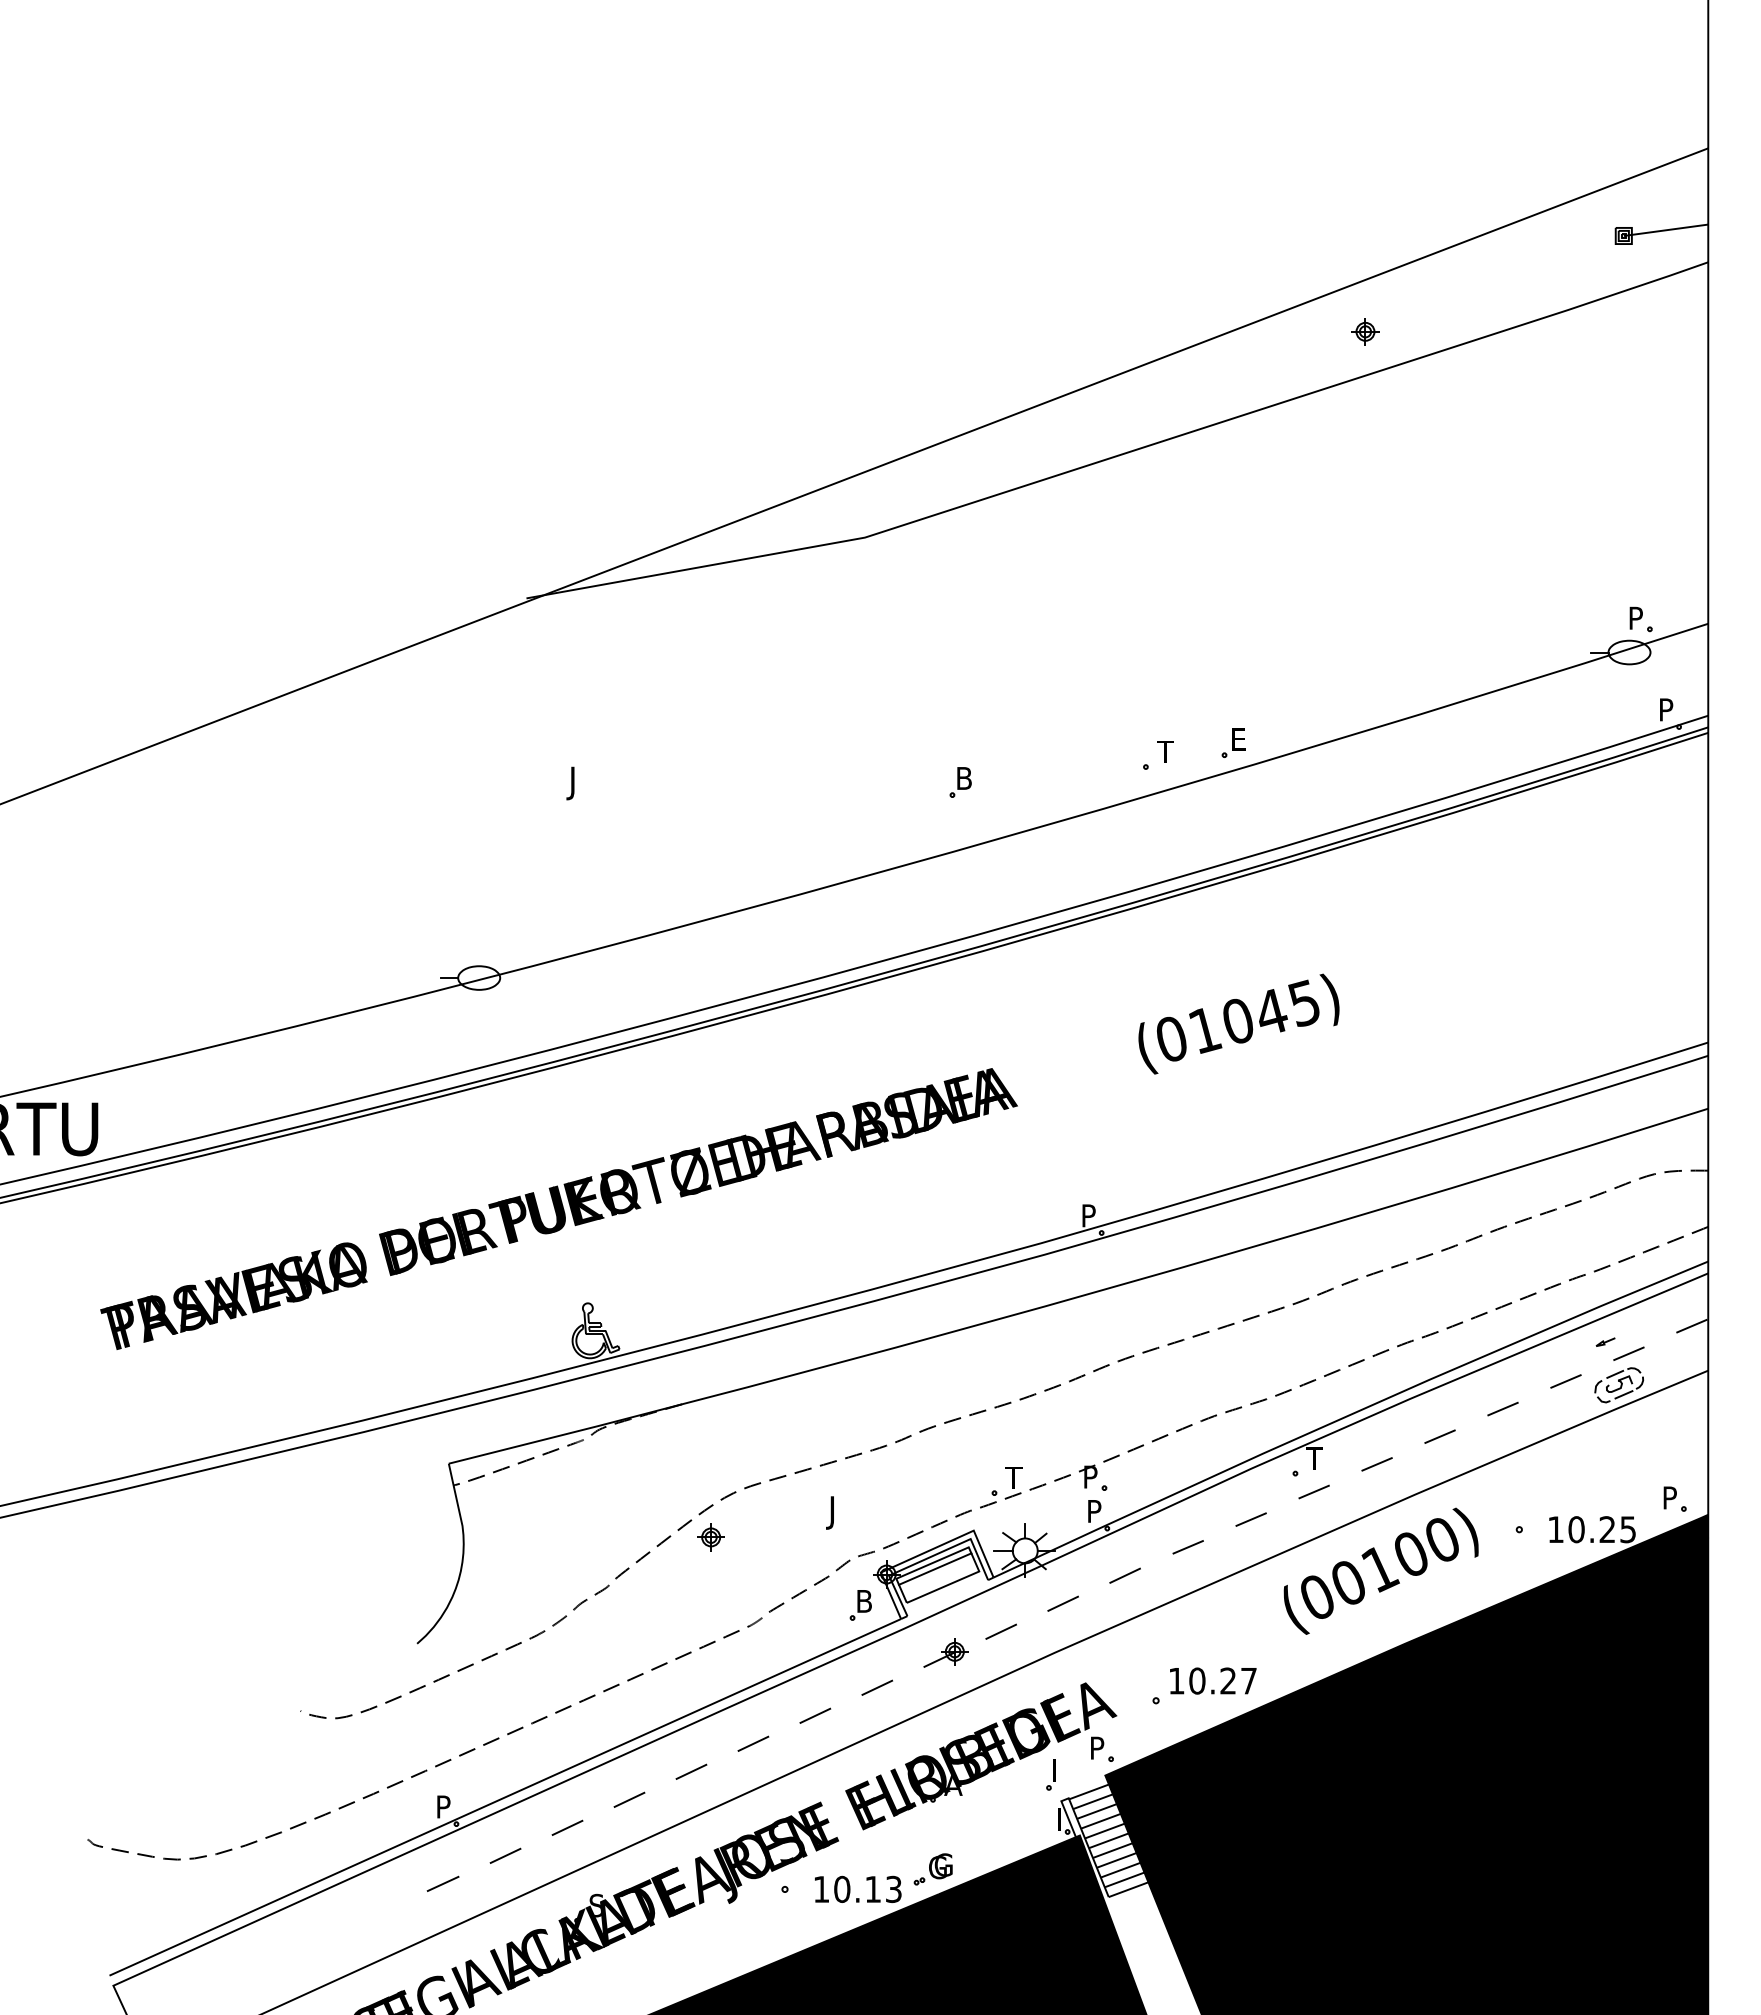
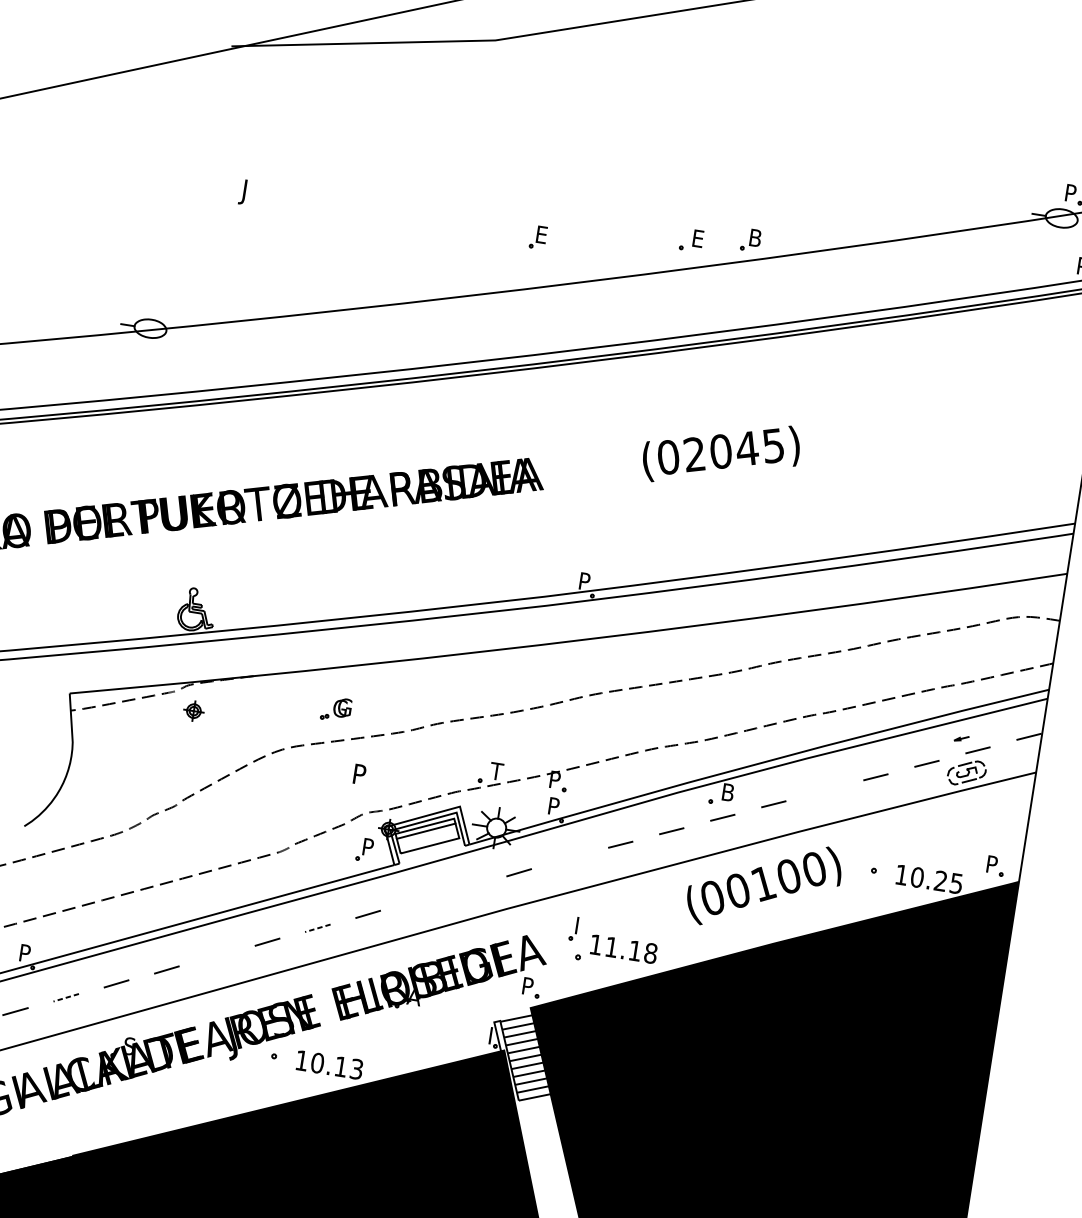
text: (1239, 739) -> (755, 238), E -> B
text: (1165, 751) -> (697, 238), T -> E
text: (964, 778) -> (542, 234), B -> E
text: (1204, 1031) -> (694, 455), (01045) -> (02045)
line: (1439, 1436) -> (824, 790), removed
text: (1314, 1458) -> (727, 792), T -> B
text: (835, 1512) -> (357, 776), J -> P
part: (710, 1537) -> (193, 711), moved
line: (1124, 1575) -> (569, 858), removed
text: (865, 1601) -> (369, 847), B -> P
line: (1000, 1631) -> (468, 886), removed
part: (945, 1652) -> (424, 895), removed
text: (1223, 1680) -> (631, 949), 10.27 -> 11.18
line: (814, 1716) -> (317, 928), solid -> dashed
line: (691, 1771) -> (217, 955), removed
part: (1050, 1774) -> (573, 928), moved
line: (505, 1856) -> (66, 998), solid -> dashed
part: (932, 1869) -> (335, 709), moved

